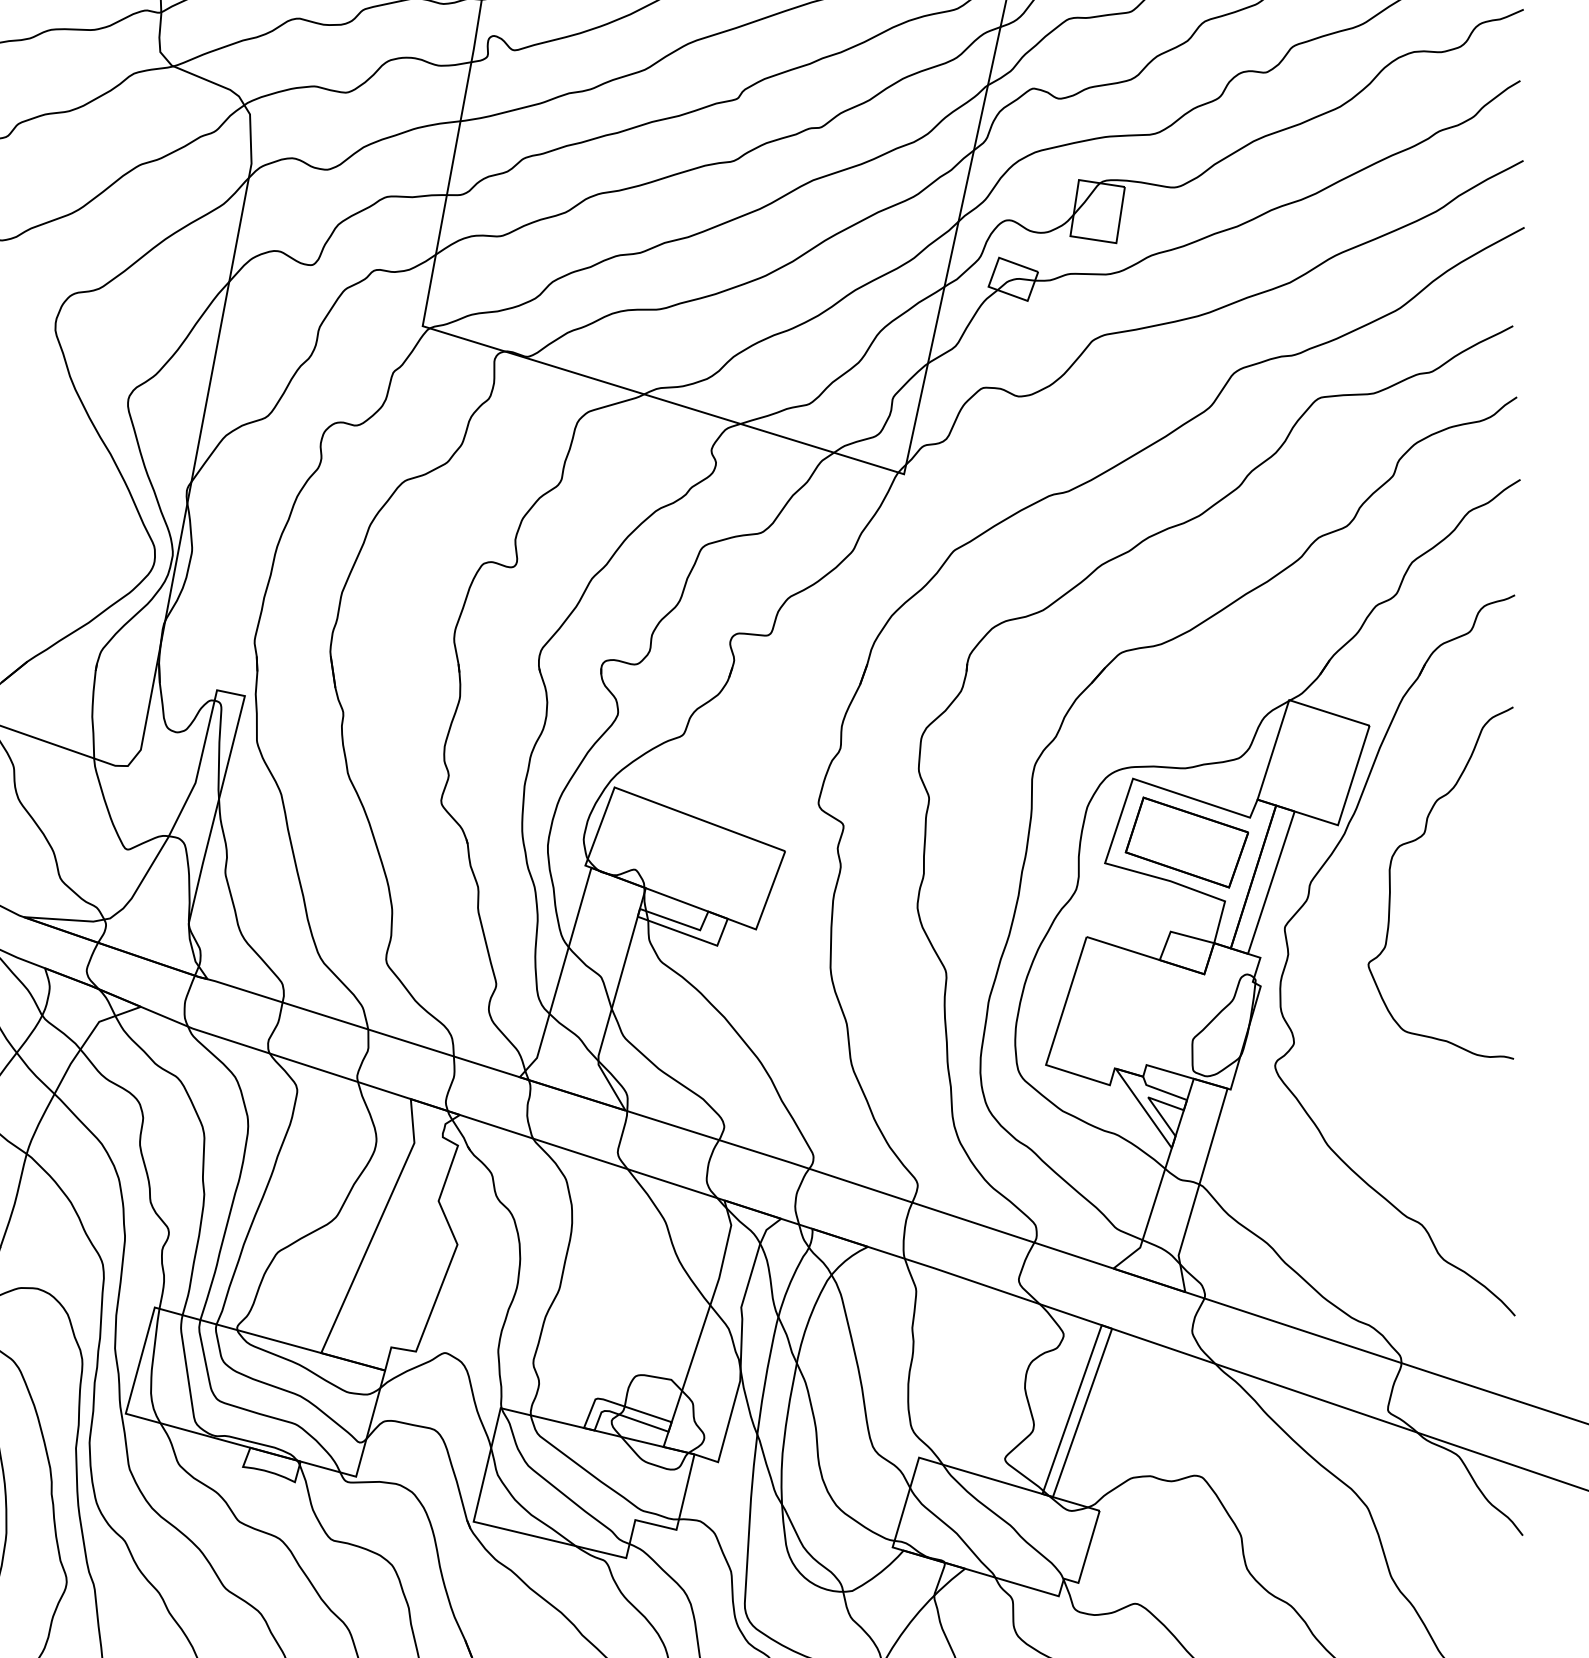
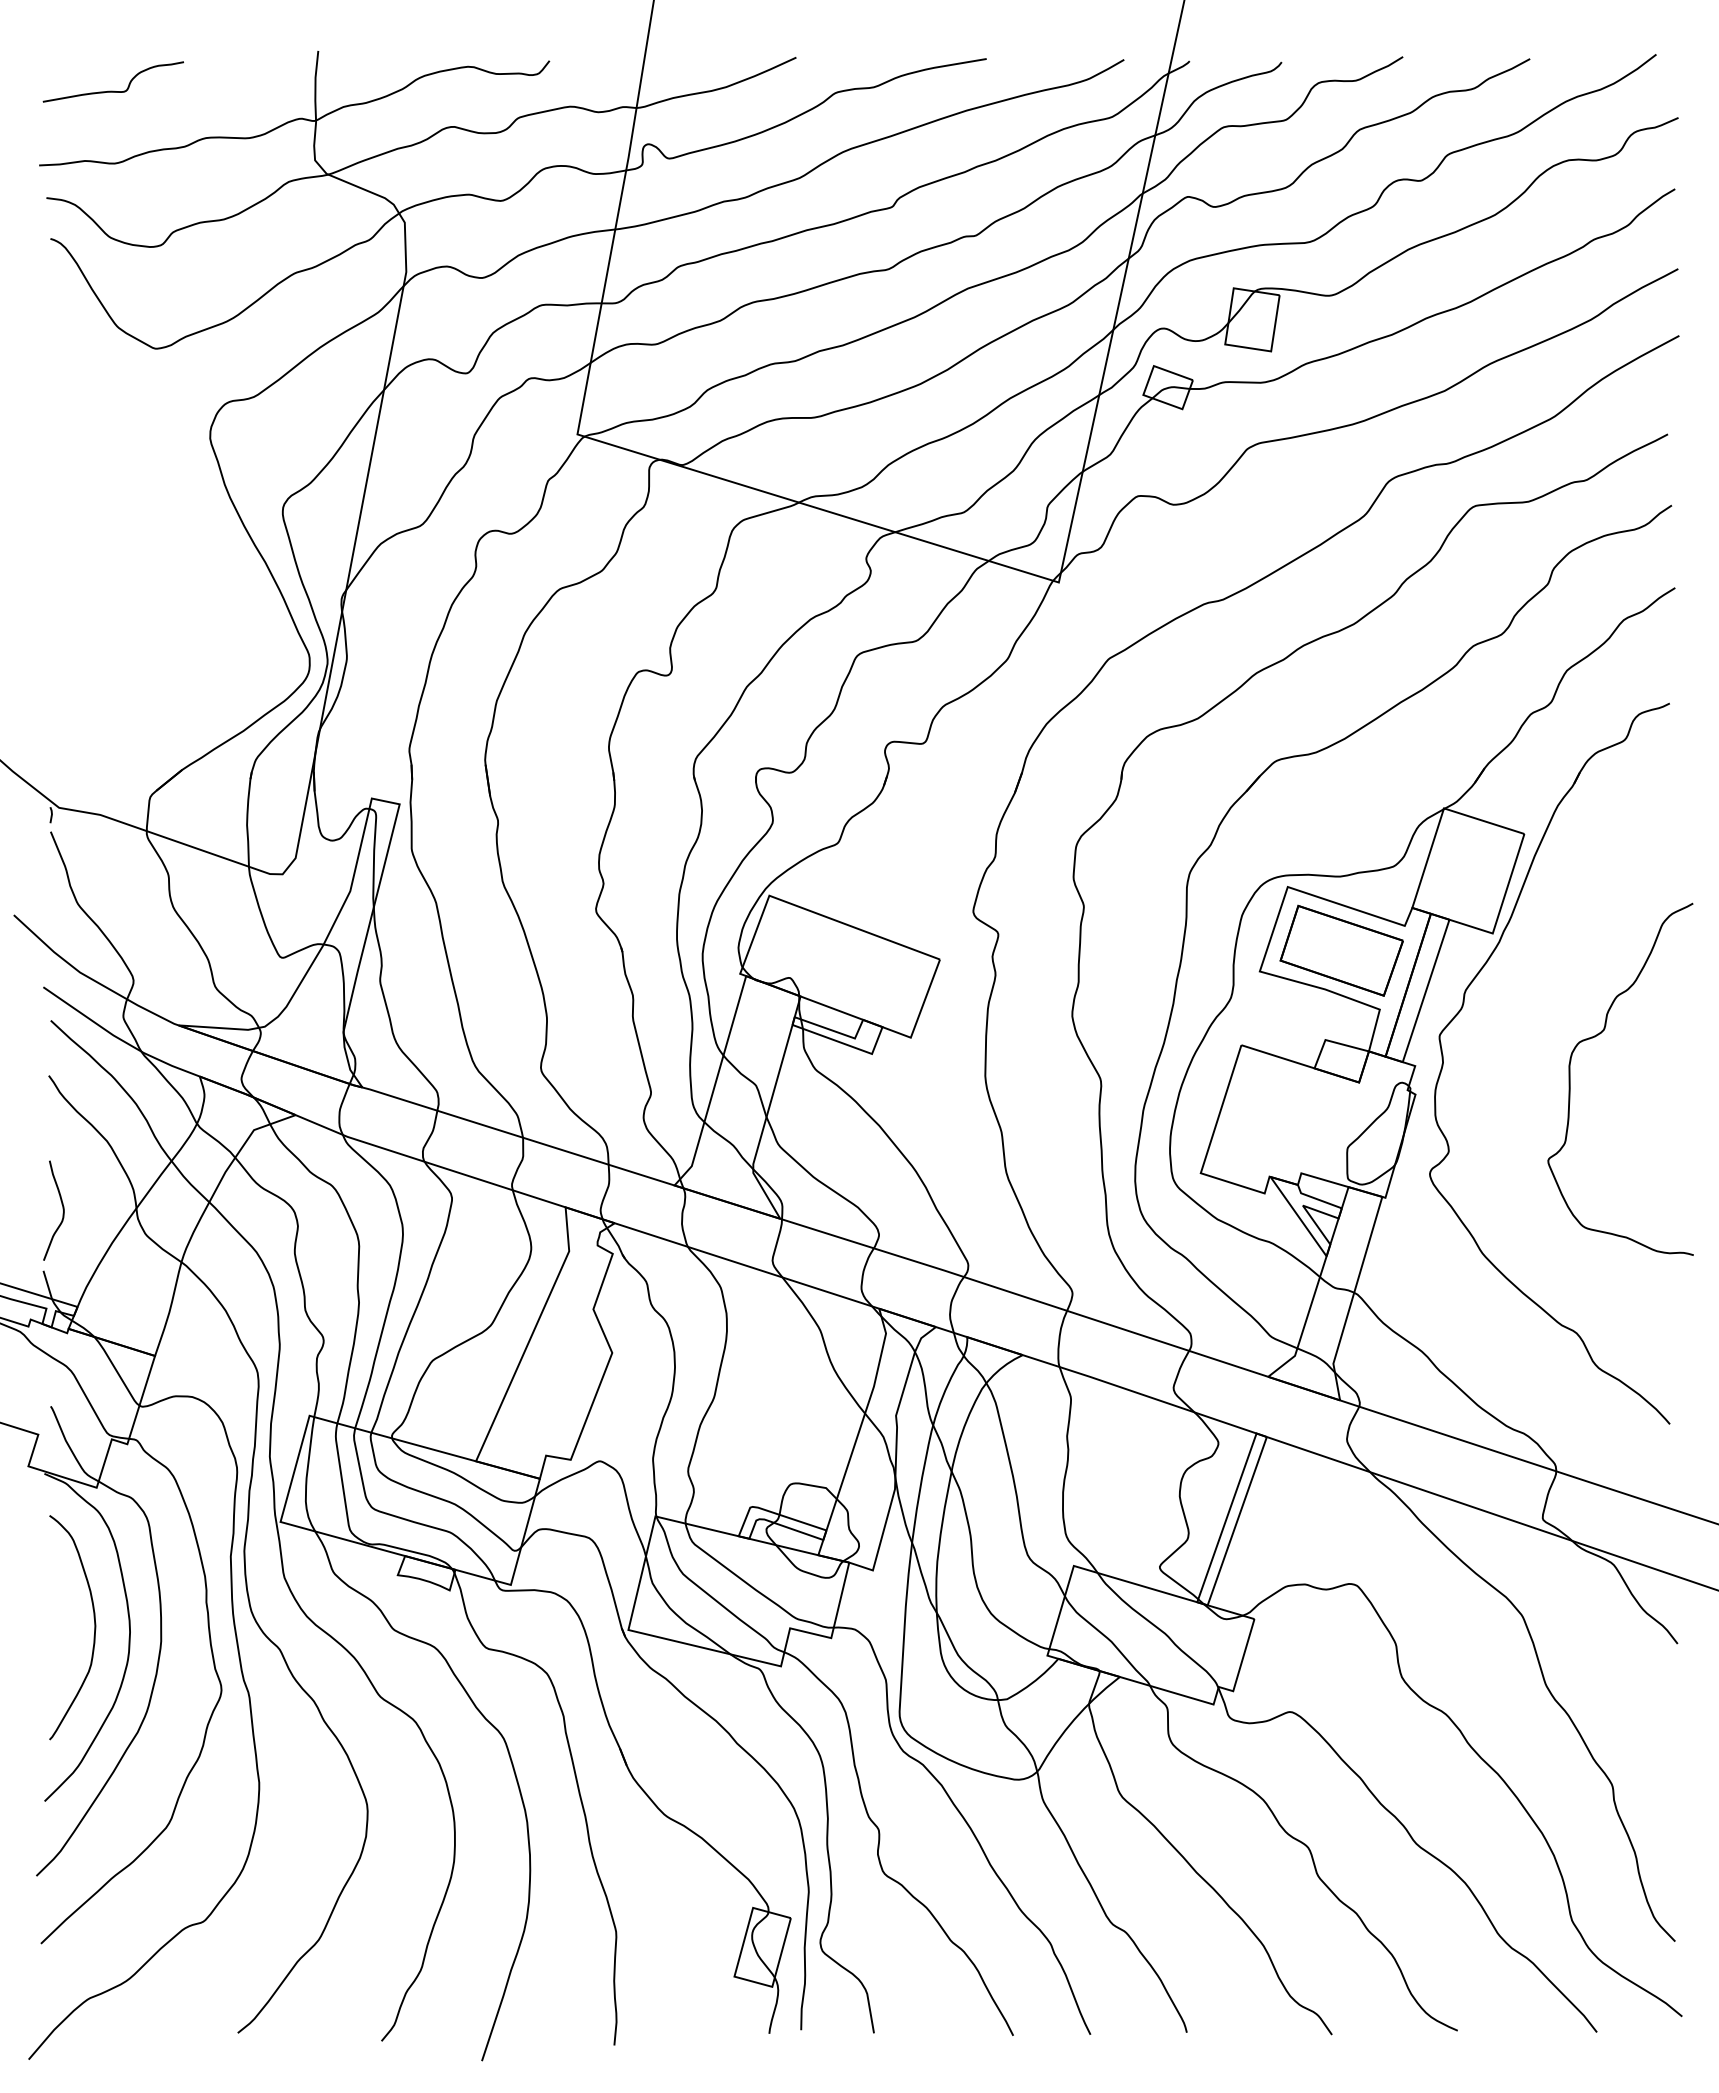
curve: (1415, 841) -> (1595, 1037), moved

